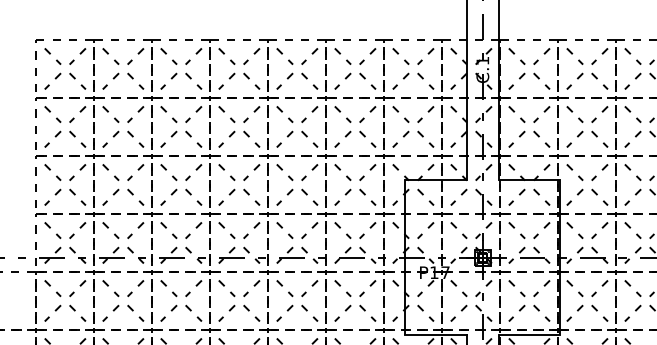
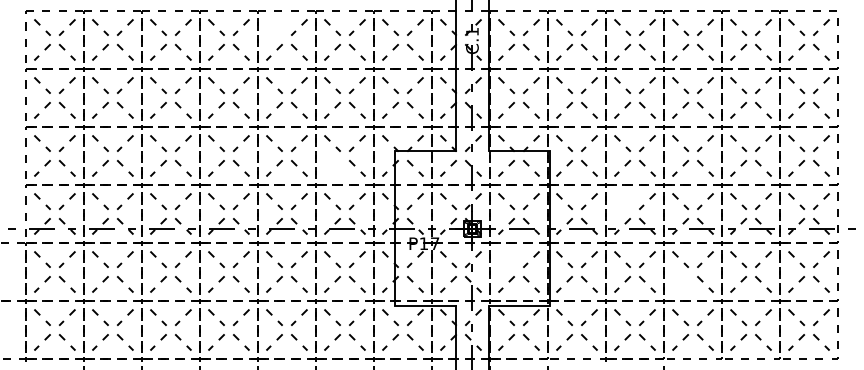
line: (282, 53) -> (272, 24), removed
line: (344, 194) -> (334, 165), removed
line: (630, 228) -> (620, 199), removed
line: (514, 286) -> (504, 257), removed

